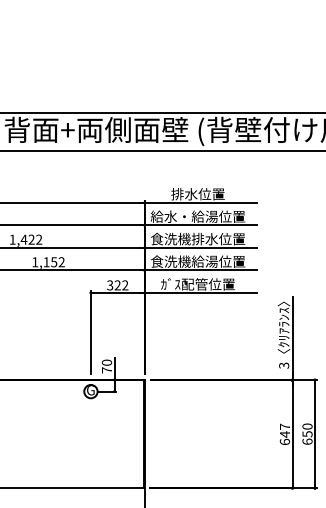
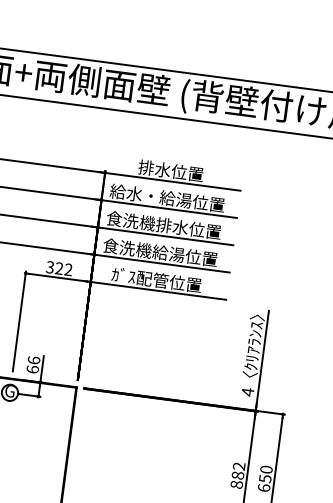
text: (284, 365) -> (248, 392), 3 -> 4
text: (106, 366) -> (32, 364), 70 -> 66
text: (284, 434) -> (237, 475), 647 -> 882

